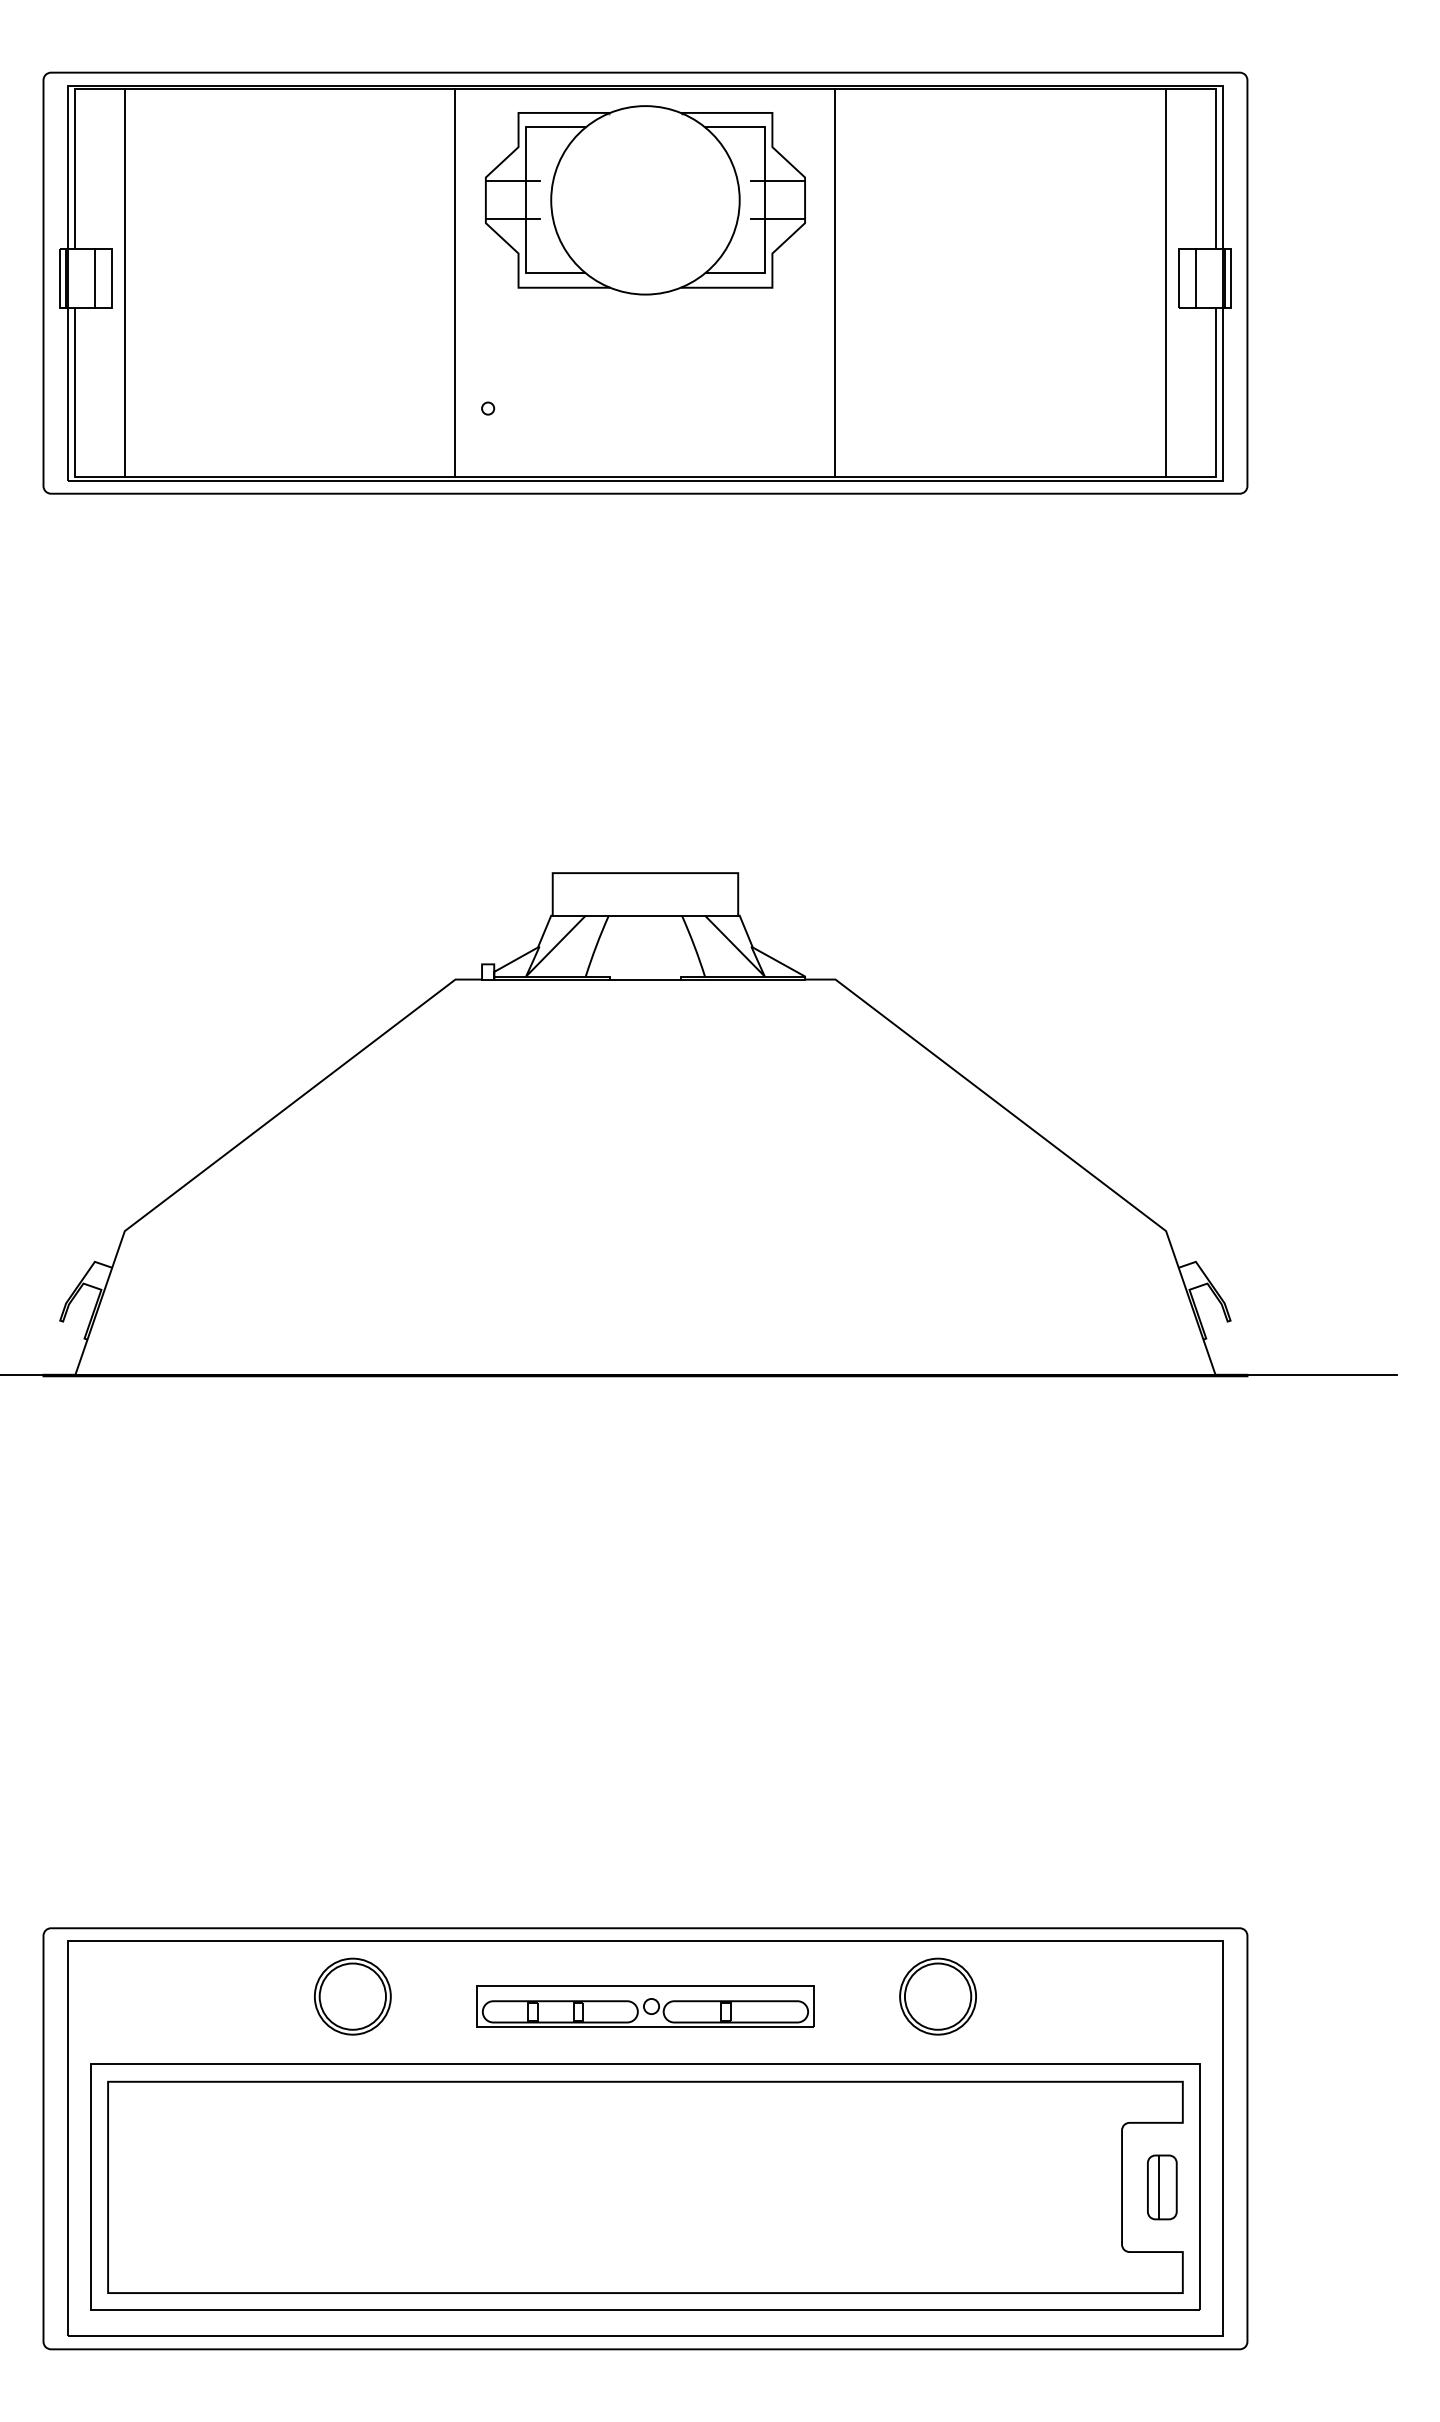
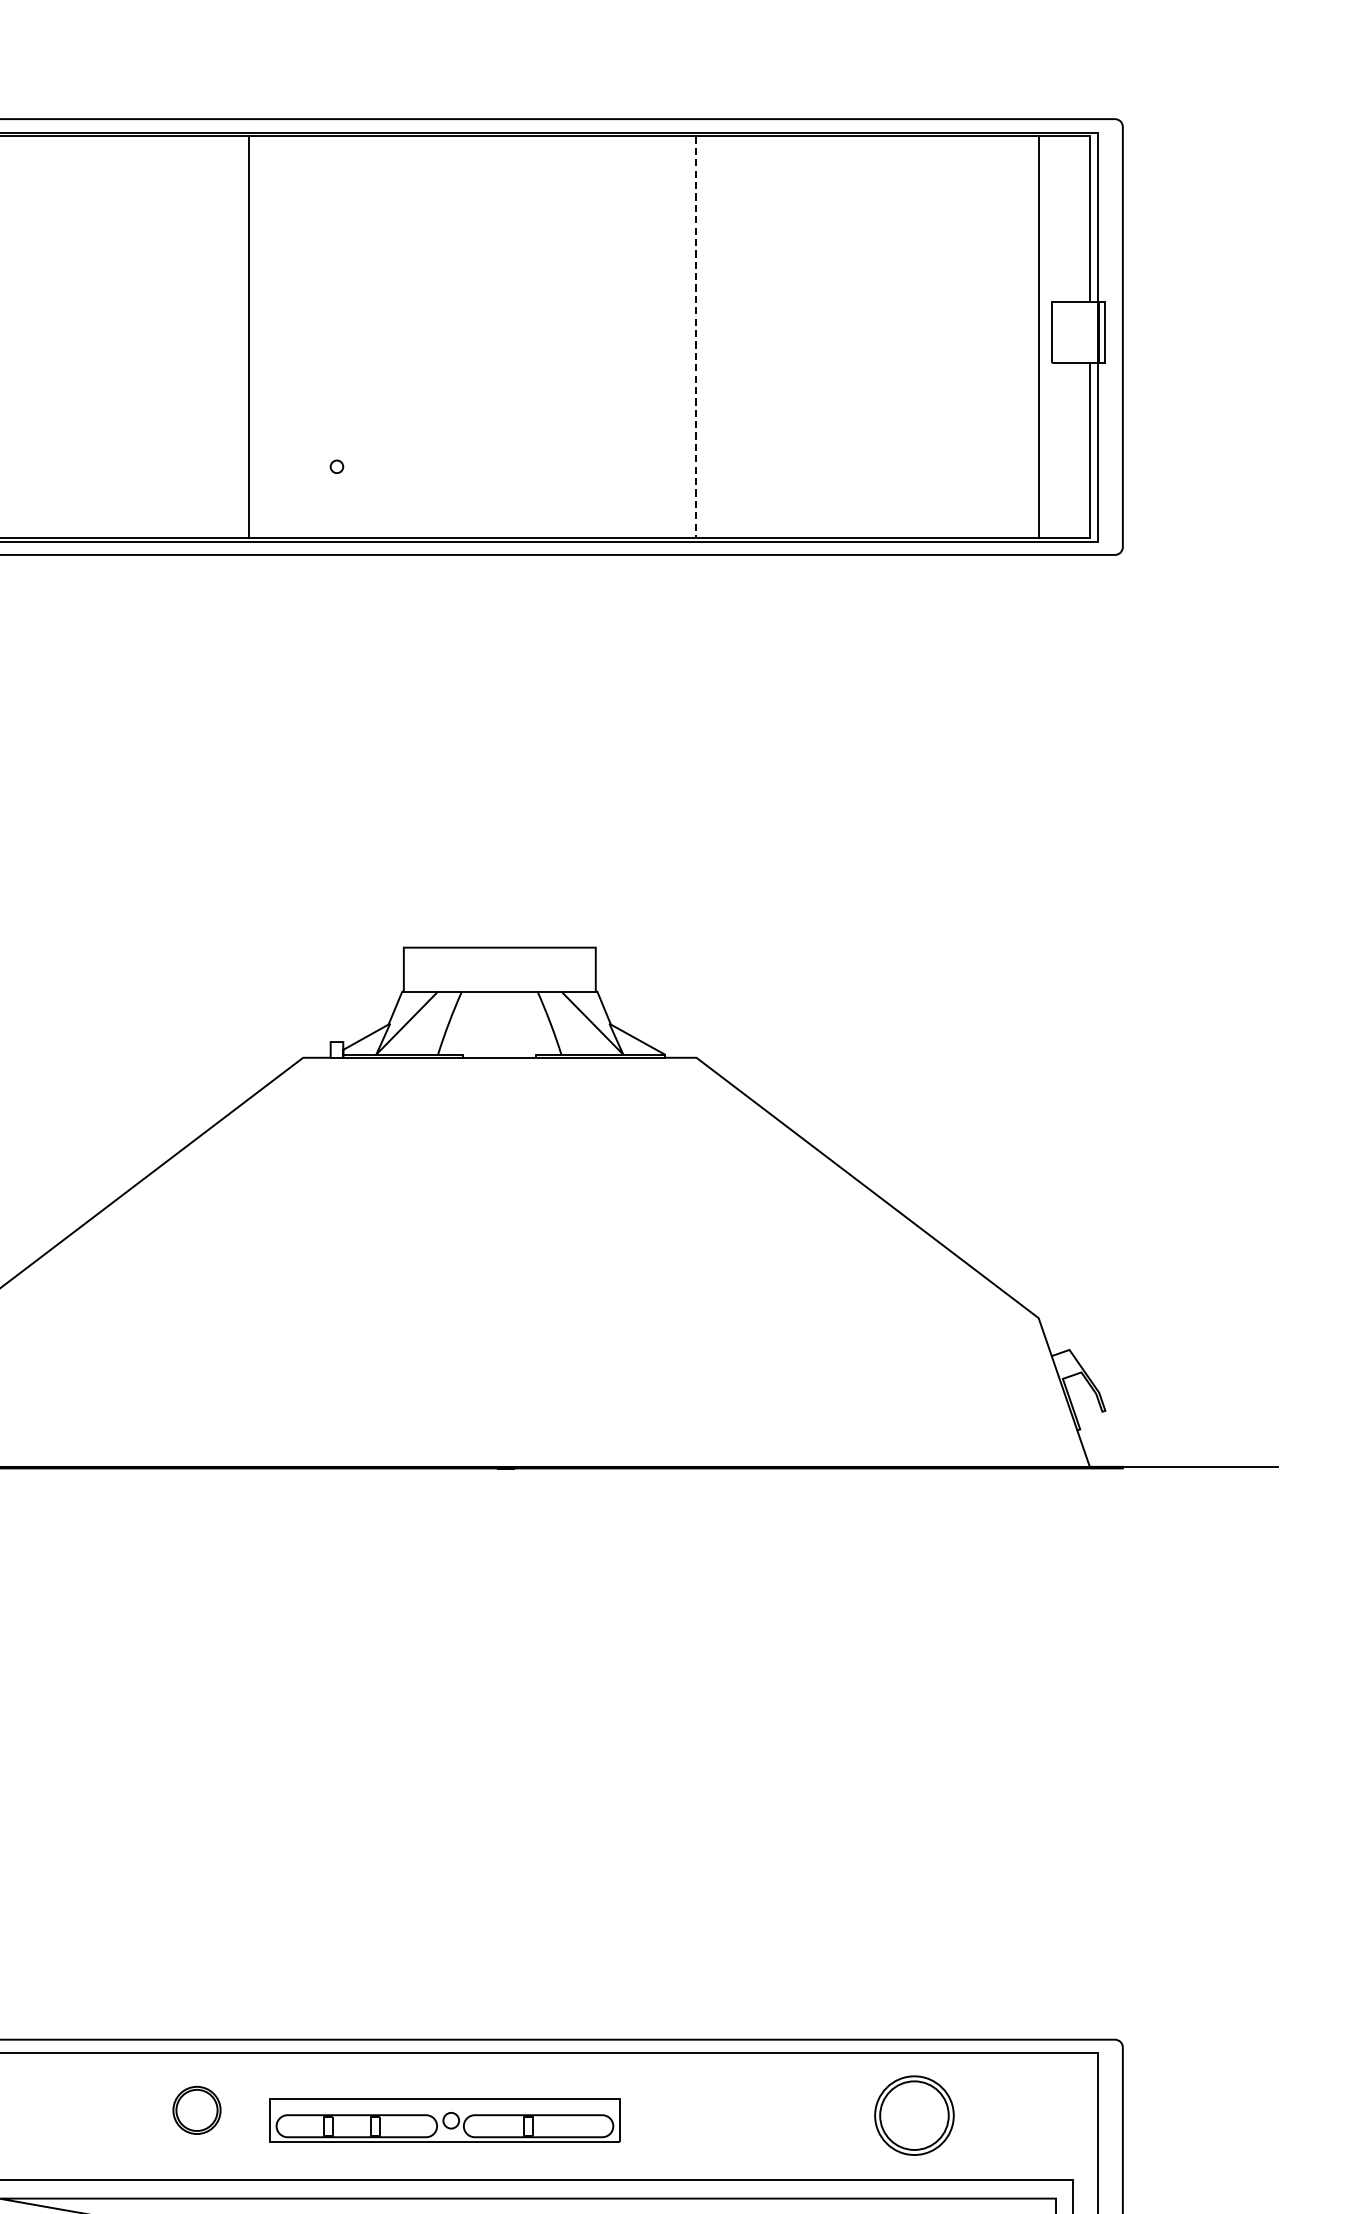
part: (645, 200) -> (499, 251), removed
line: (1195, 278) -> (1069, 332), removed
line: (455, 283) -> (249, 337), moved
line: (835, 283) -> (696, 337), solid -> dashed
part: (352, 1996) -> (196, 2110), size x0.6
part: (937, 1996) -> (913, 2115), moved
part: (645, 2006) -> (444, 2120), moved

